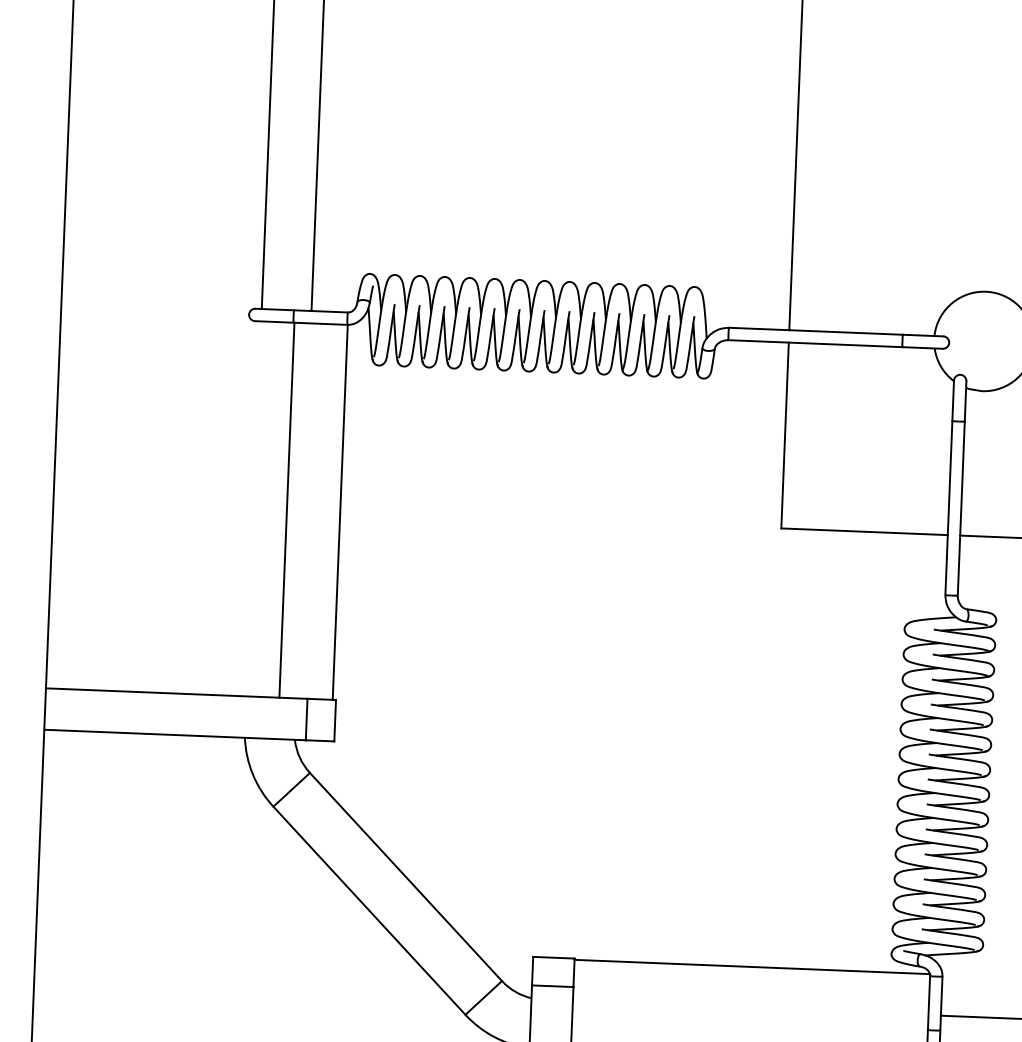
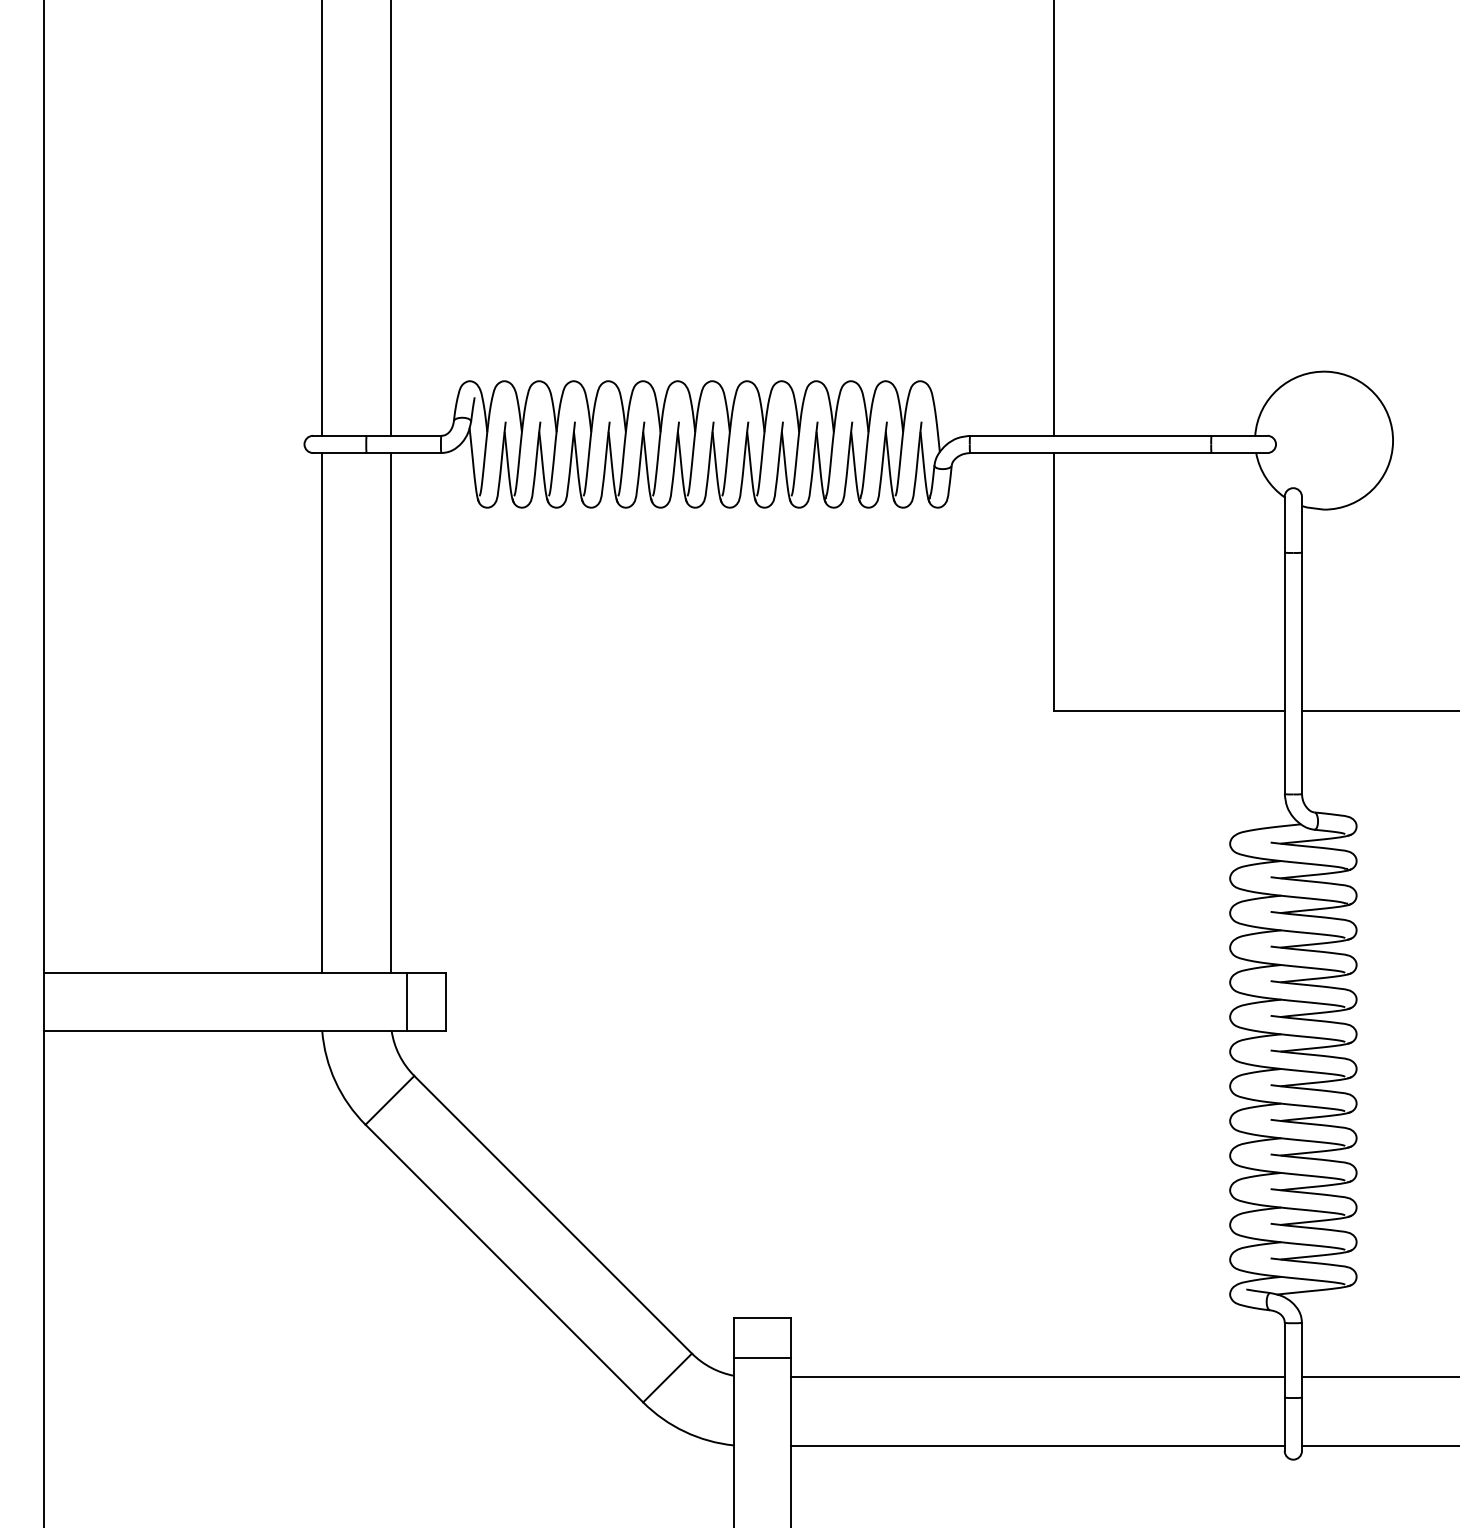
line: (286, 510) -> (321, 713), moved
line: (340, 512) -> (390, 713), moved
line: (751, 967) -> (1037, 1377), moved

